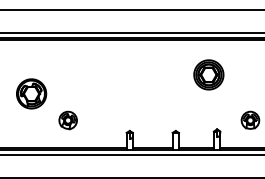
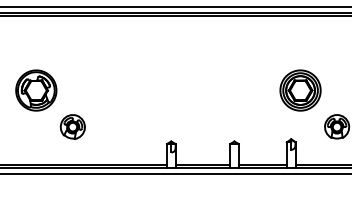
part: (208, 74) -> (300, 89), moved
part: (67, 120) -> (71, 127), moved

